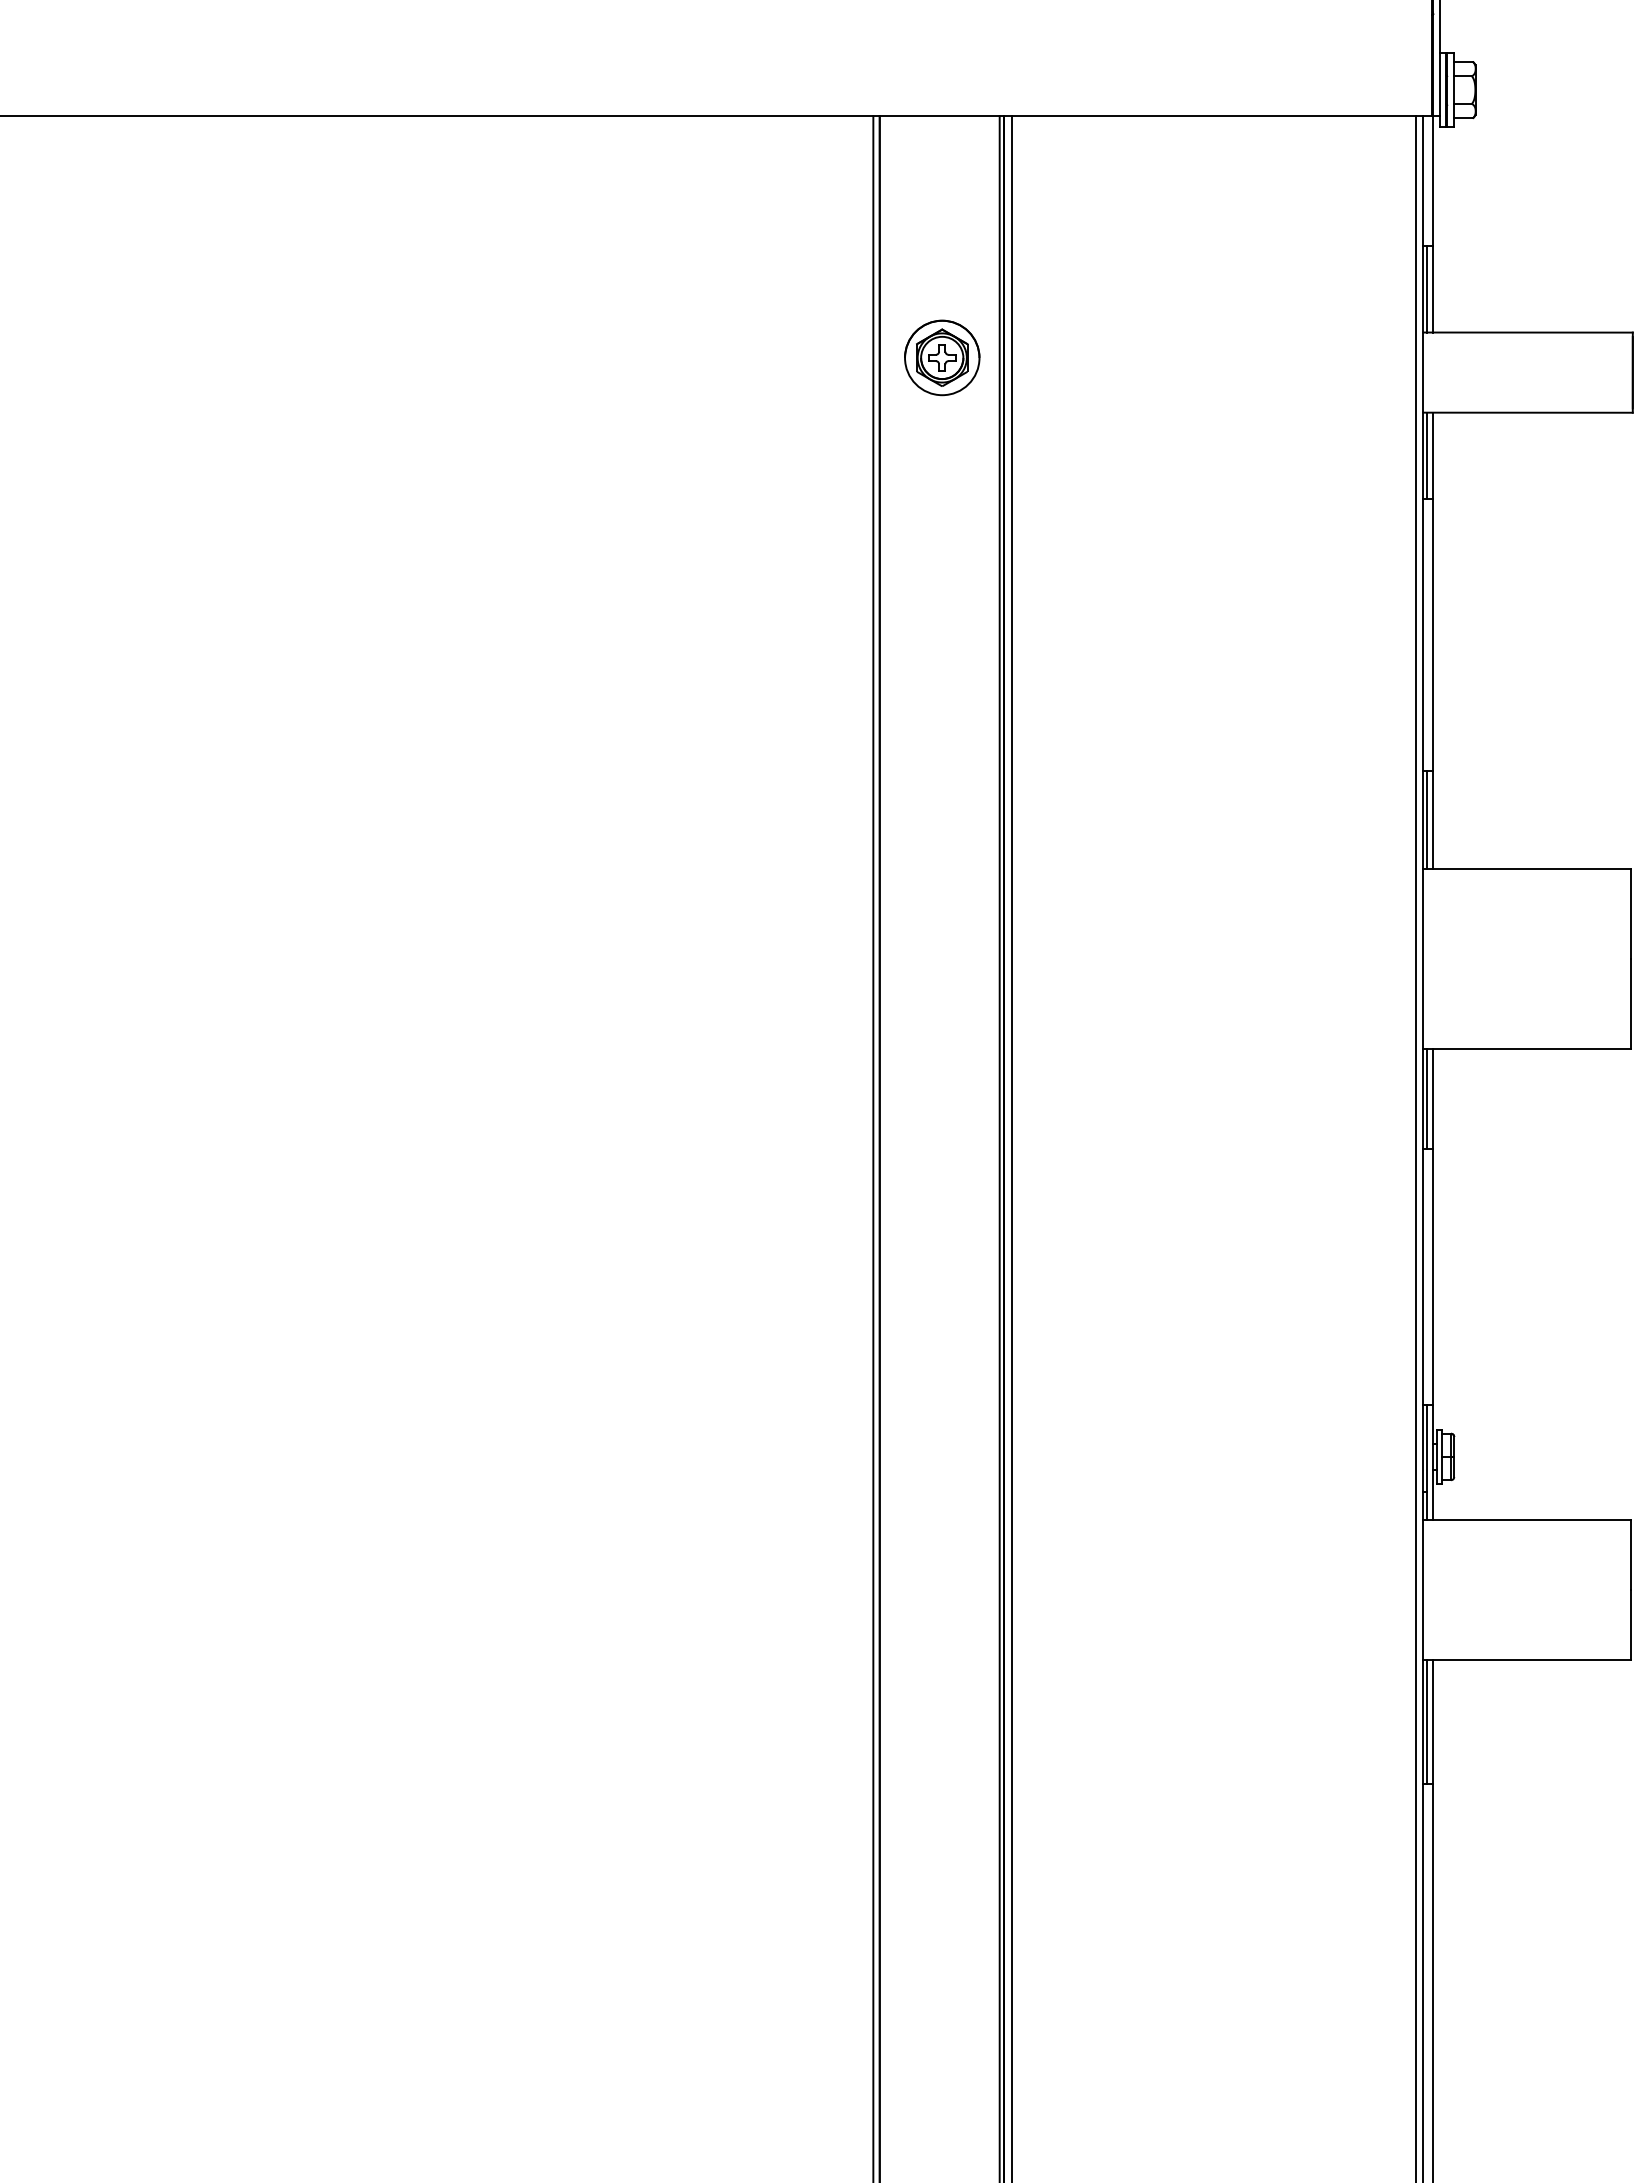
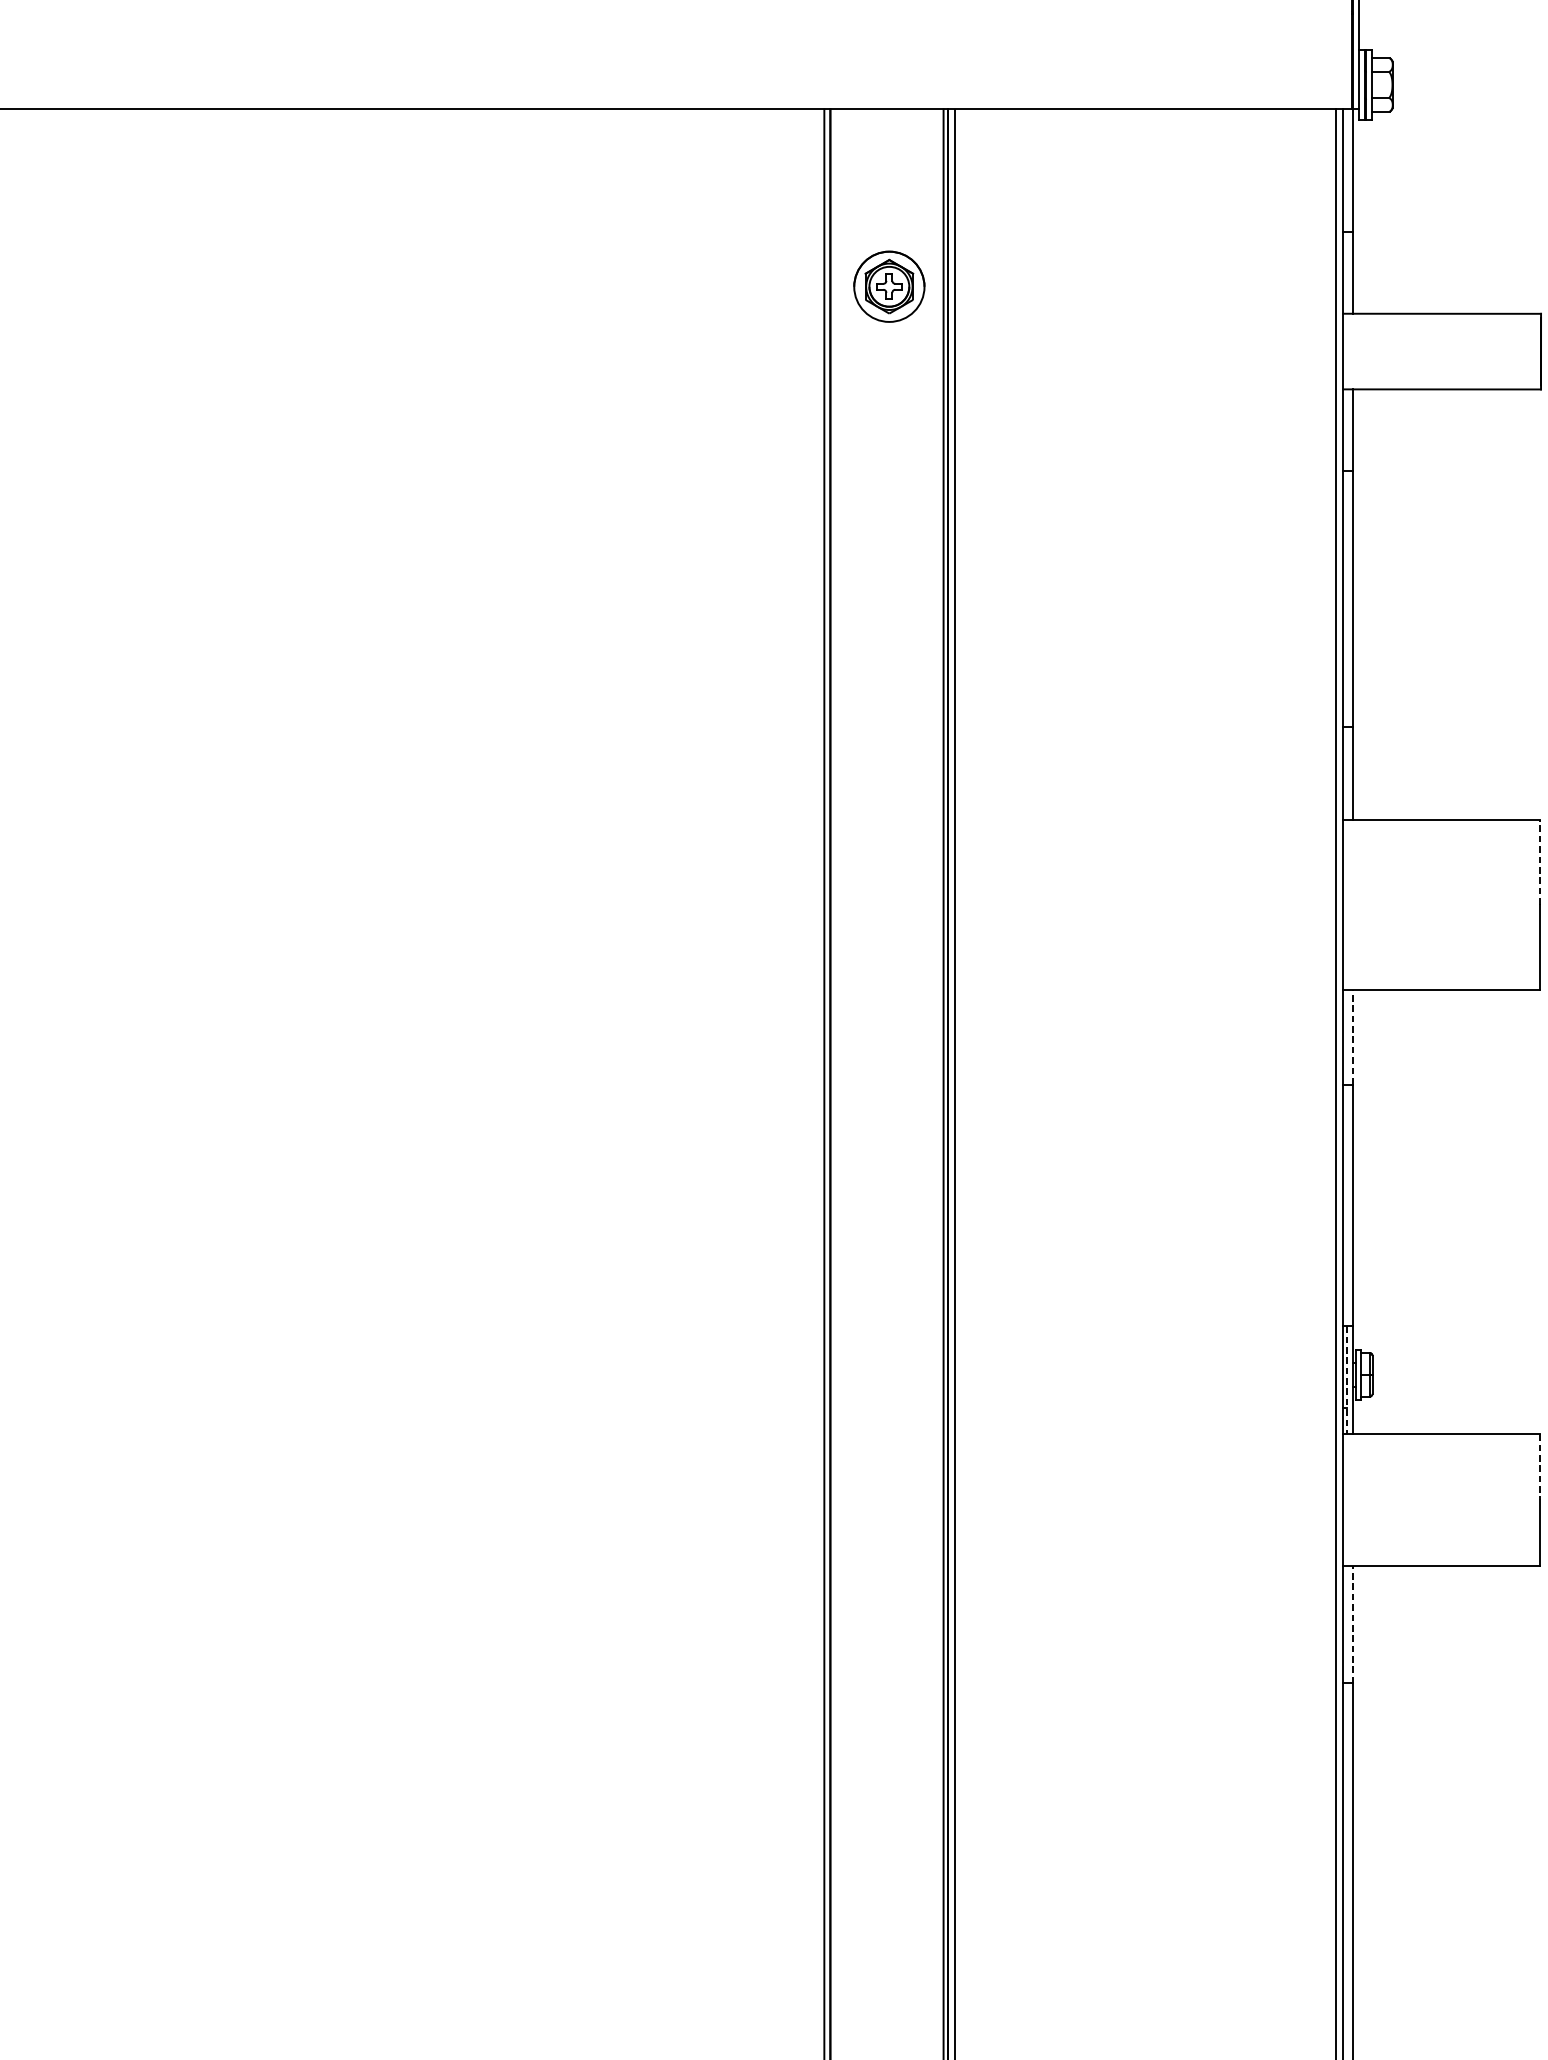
line: (1427, 289) -> (1347, 273), removed
part: (942, 357) -> (889, 286), moved
line: (1427, 455) -> (1347, 429), removed
line: (1427, 819) -> (1347, 773), removed
line: (1631, 913) -> (1539, 862), solid -> dashed
line: (1427, 1098) -> (1347, 1036), removed
line: (1433, 1098) -> (1352, 1036), solid -> dashed
line: (1427, 1463) -> (1347, 1381), solid -> dashed
line: (1631, 1555) -> (1539, 1467), solid -> dashed
line: (1427, 1721) -> (1347, 1624), removed
line: (1433, 1721) -> (1352, 1624), solid -> dashed

